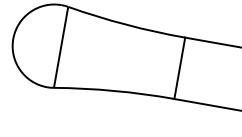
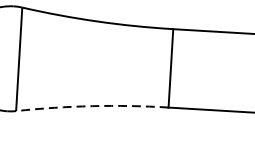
arc: (114, 90) -> (92, 105), solid -> dashed

